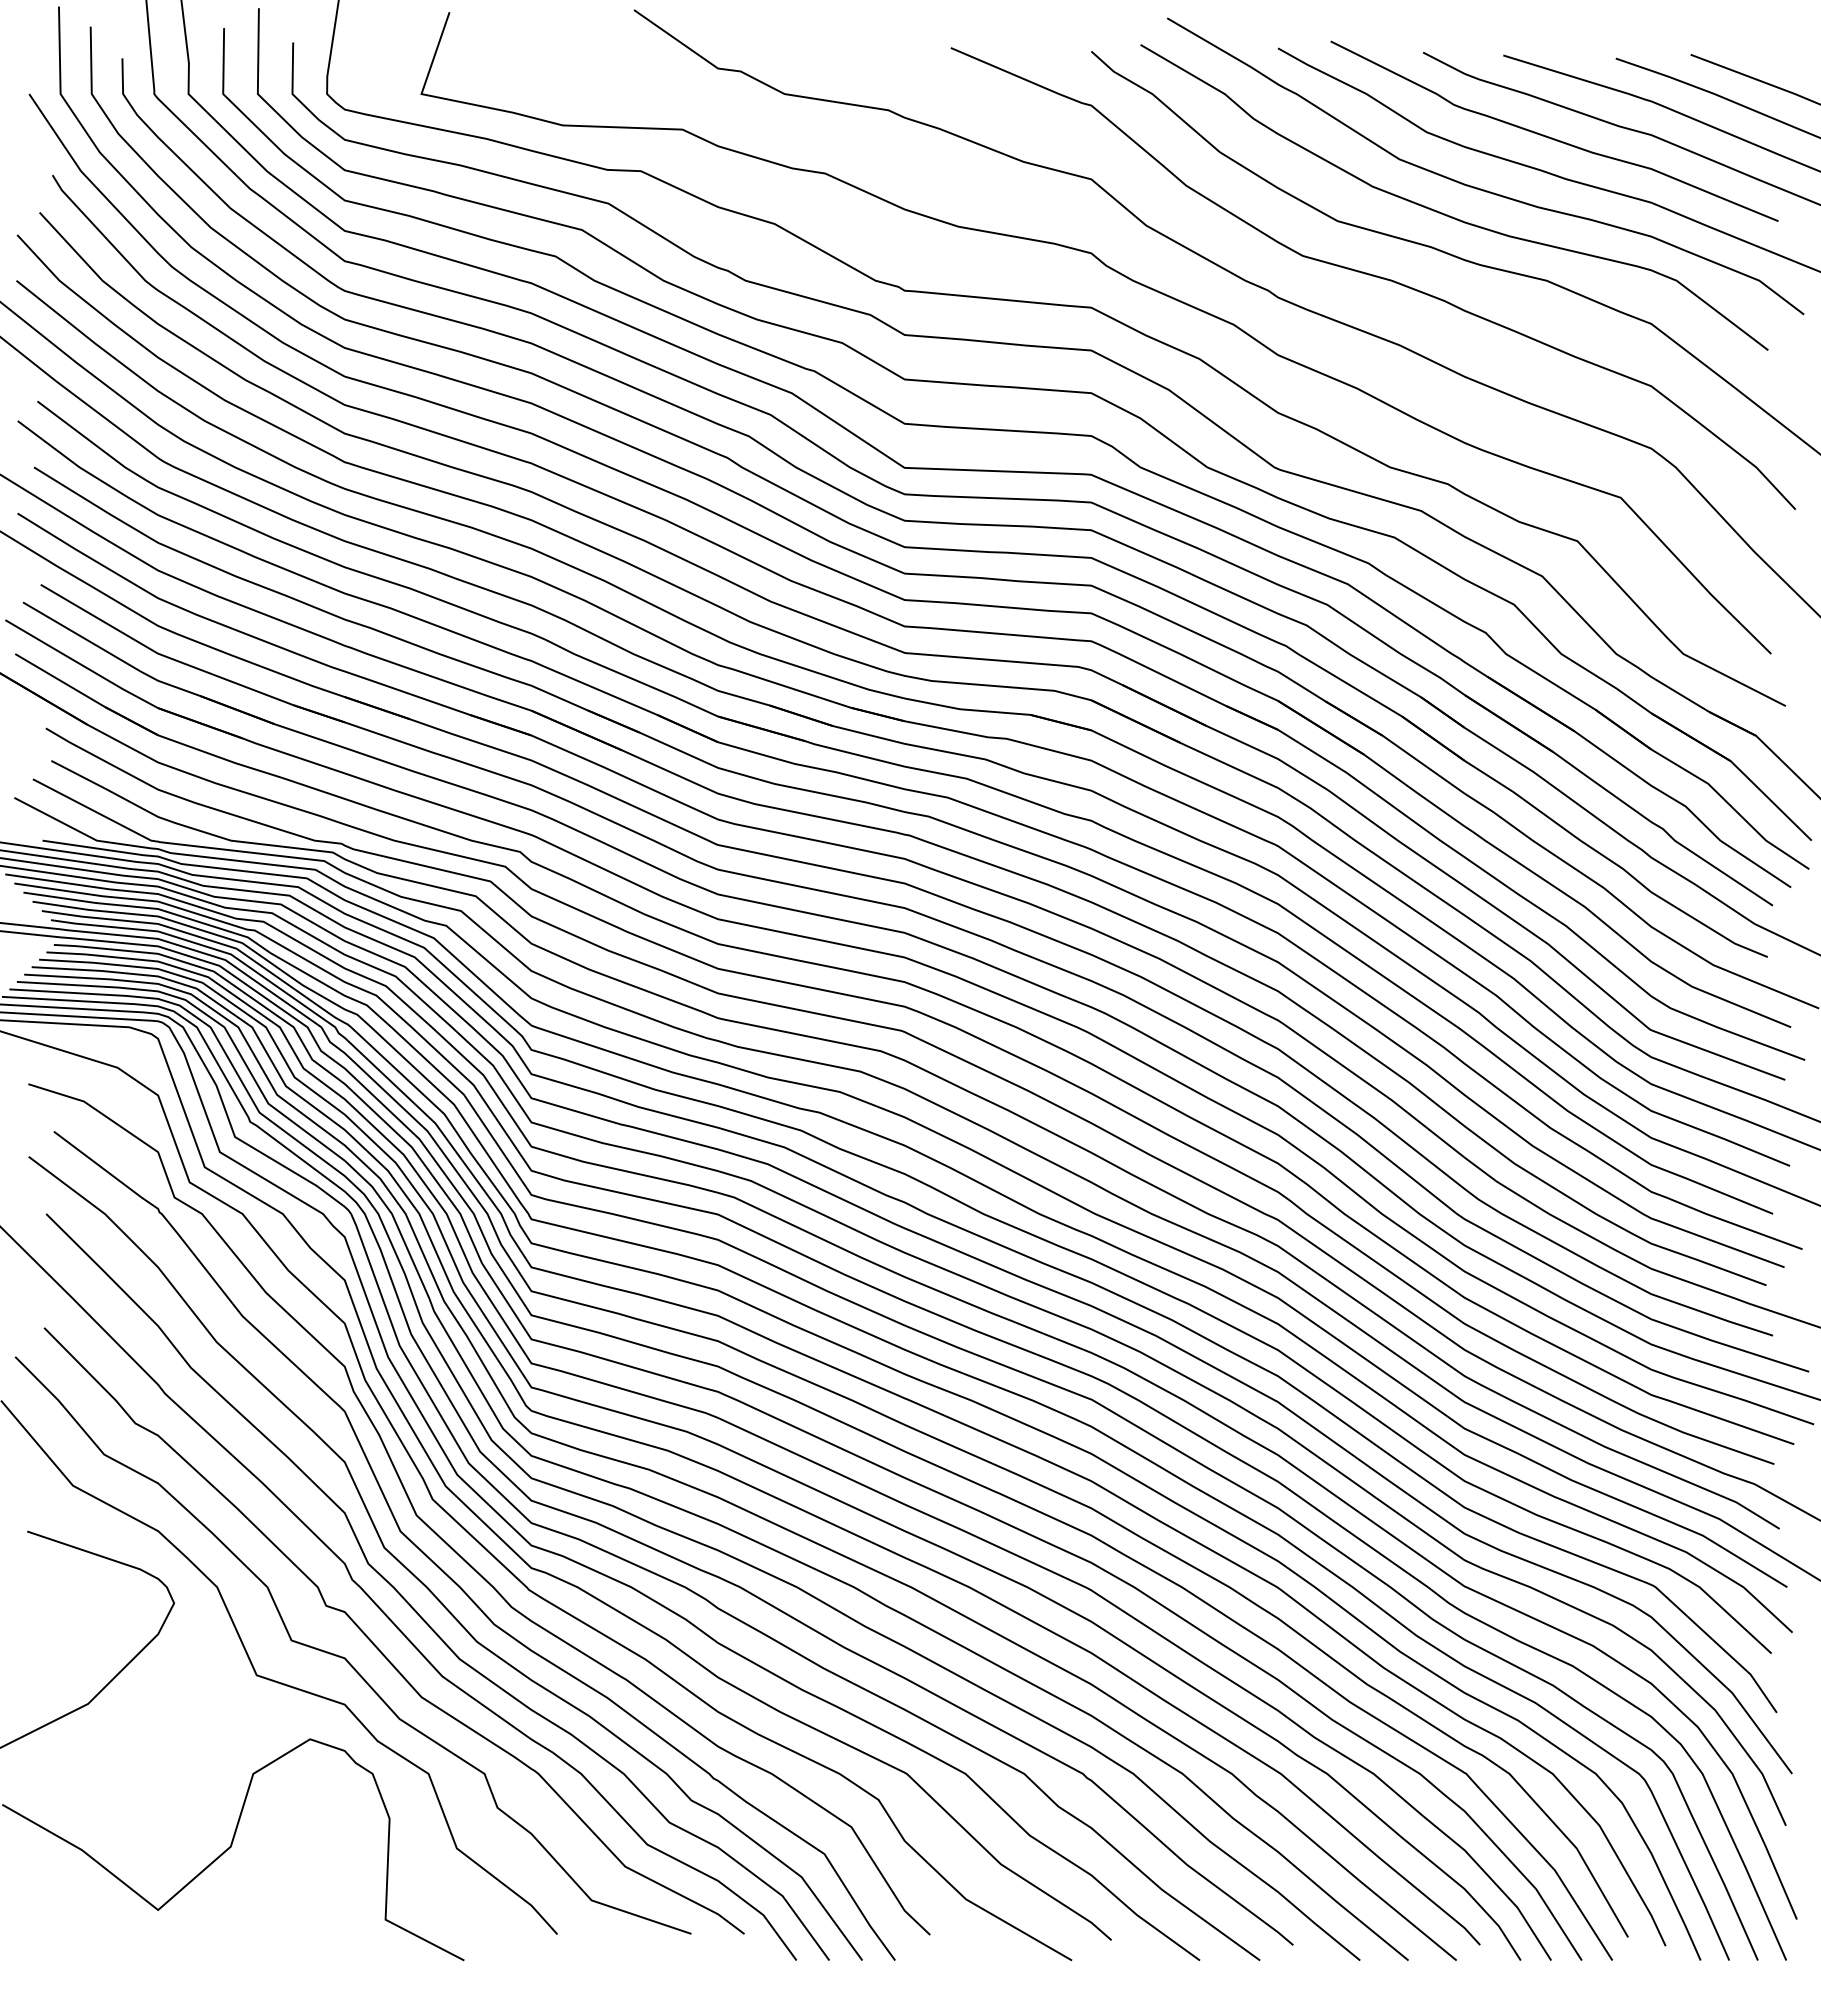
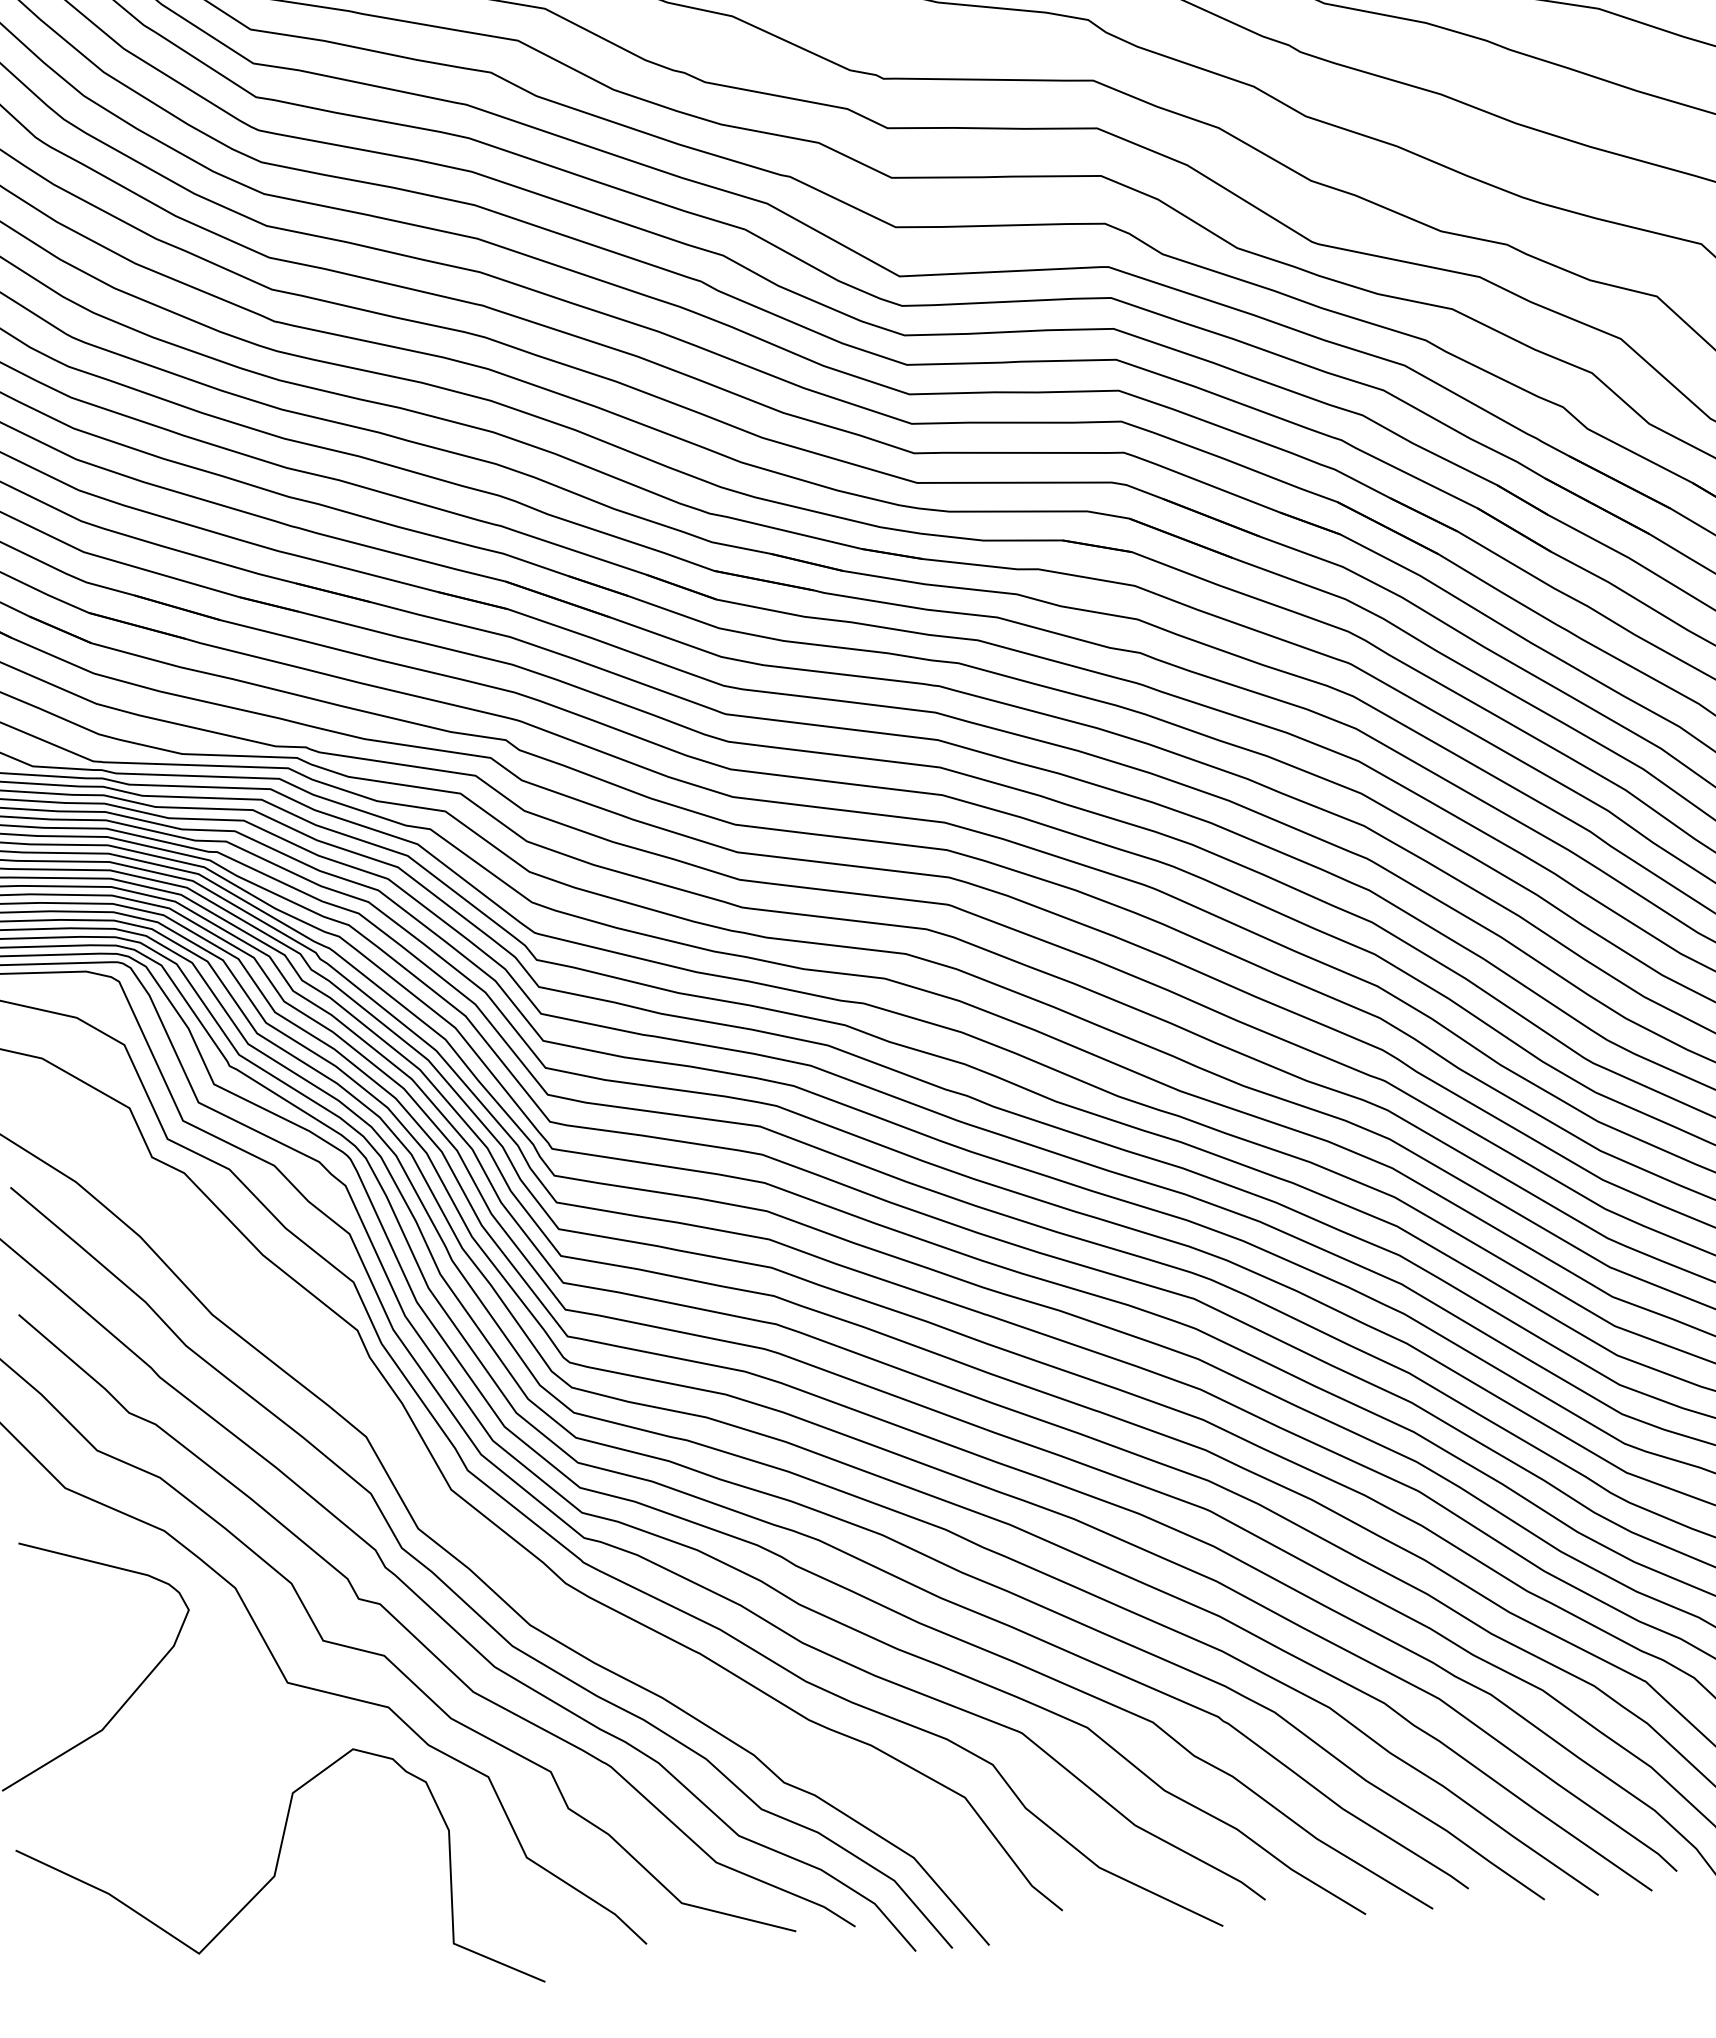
curve: (451, 1577) -> (495, 1555), removed

